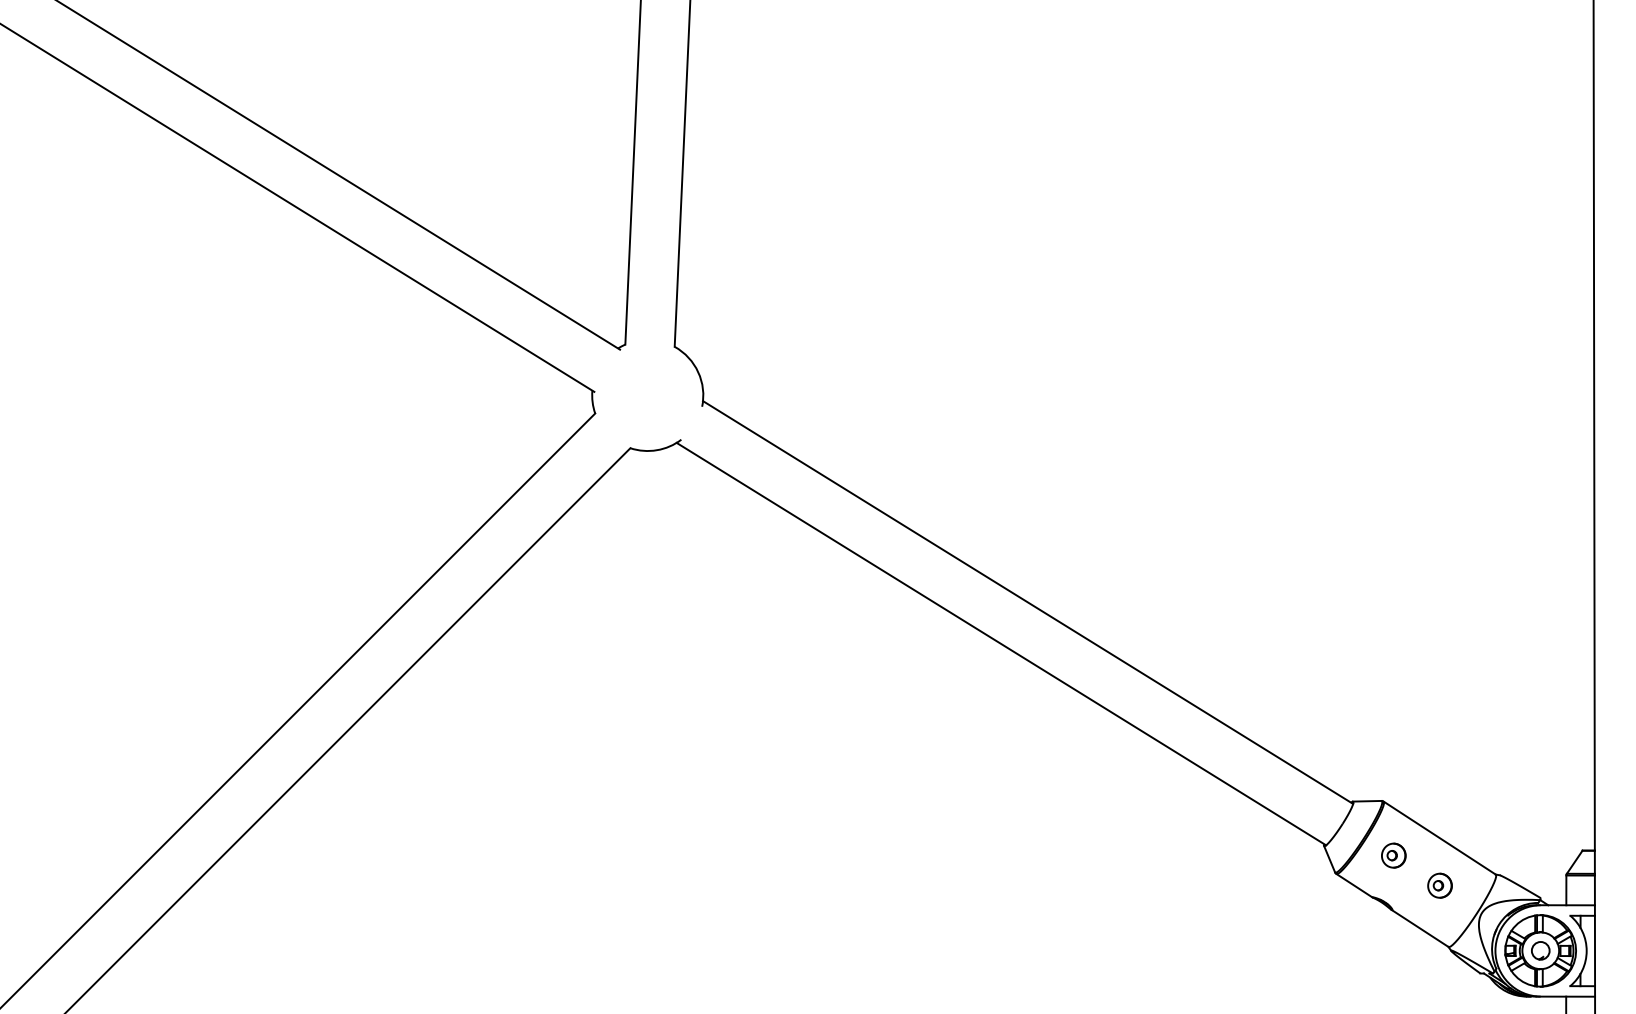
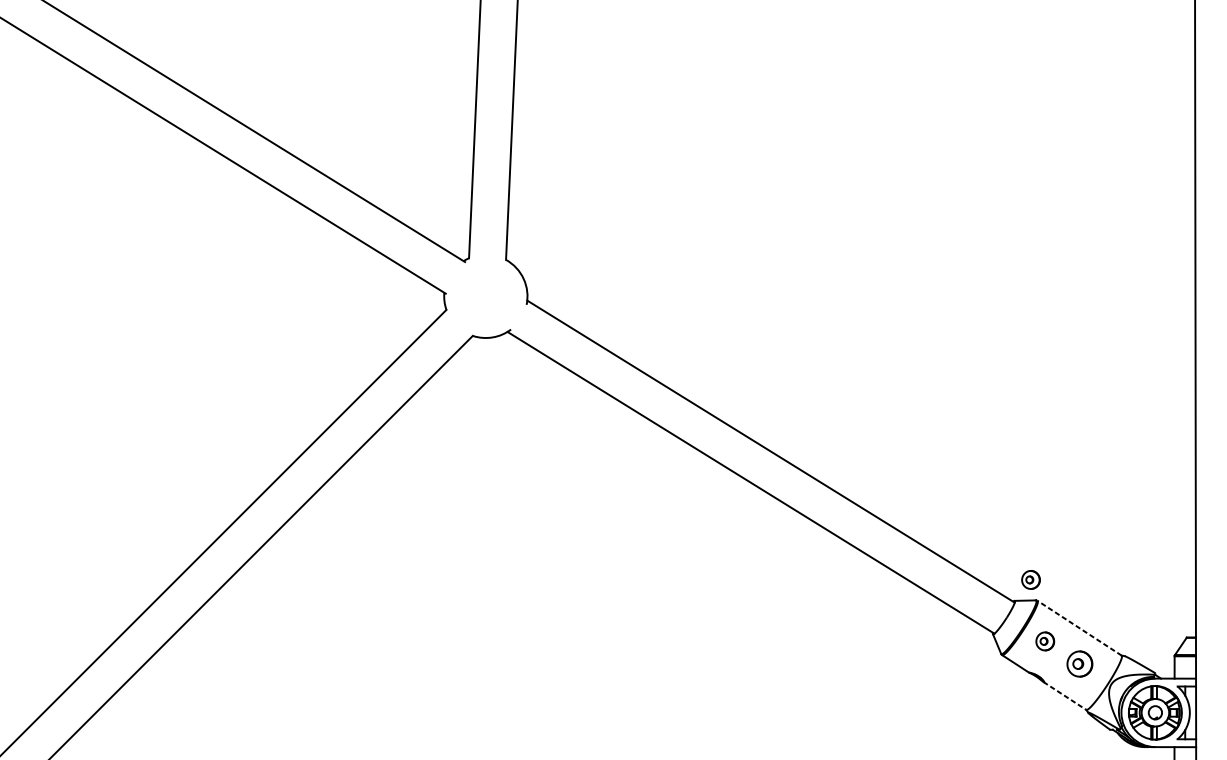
part: (1374, 773) -> (1030, 579), added
line: (1439, 838) -> (1079, 628), solid -> dashed
part: (1439, 885) -> (1079, 663), size x1.4
line: (1420, 928) -> (1065, 696), solid -> dashed

